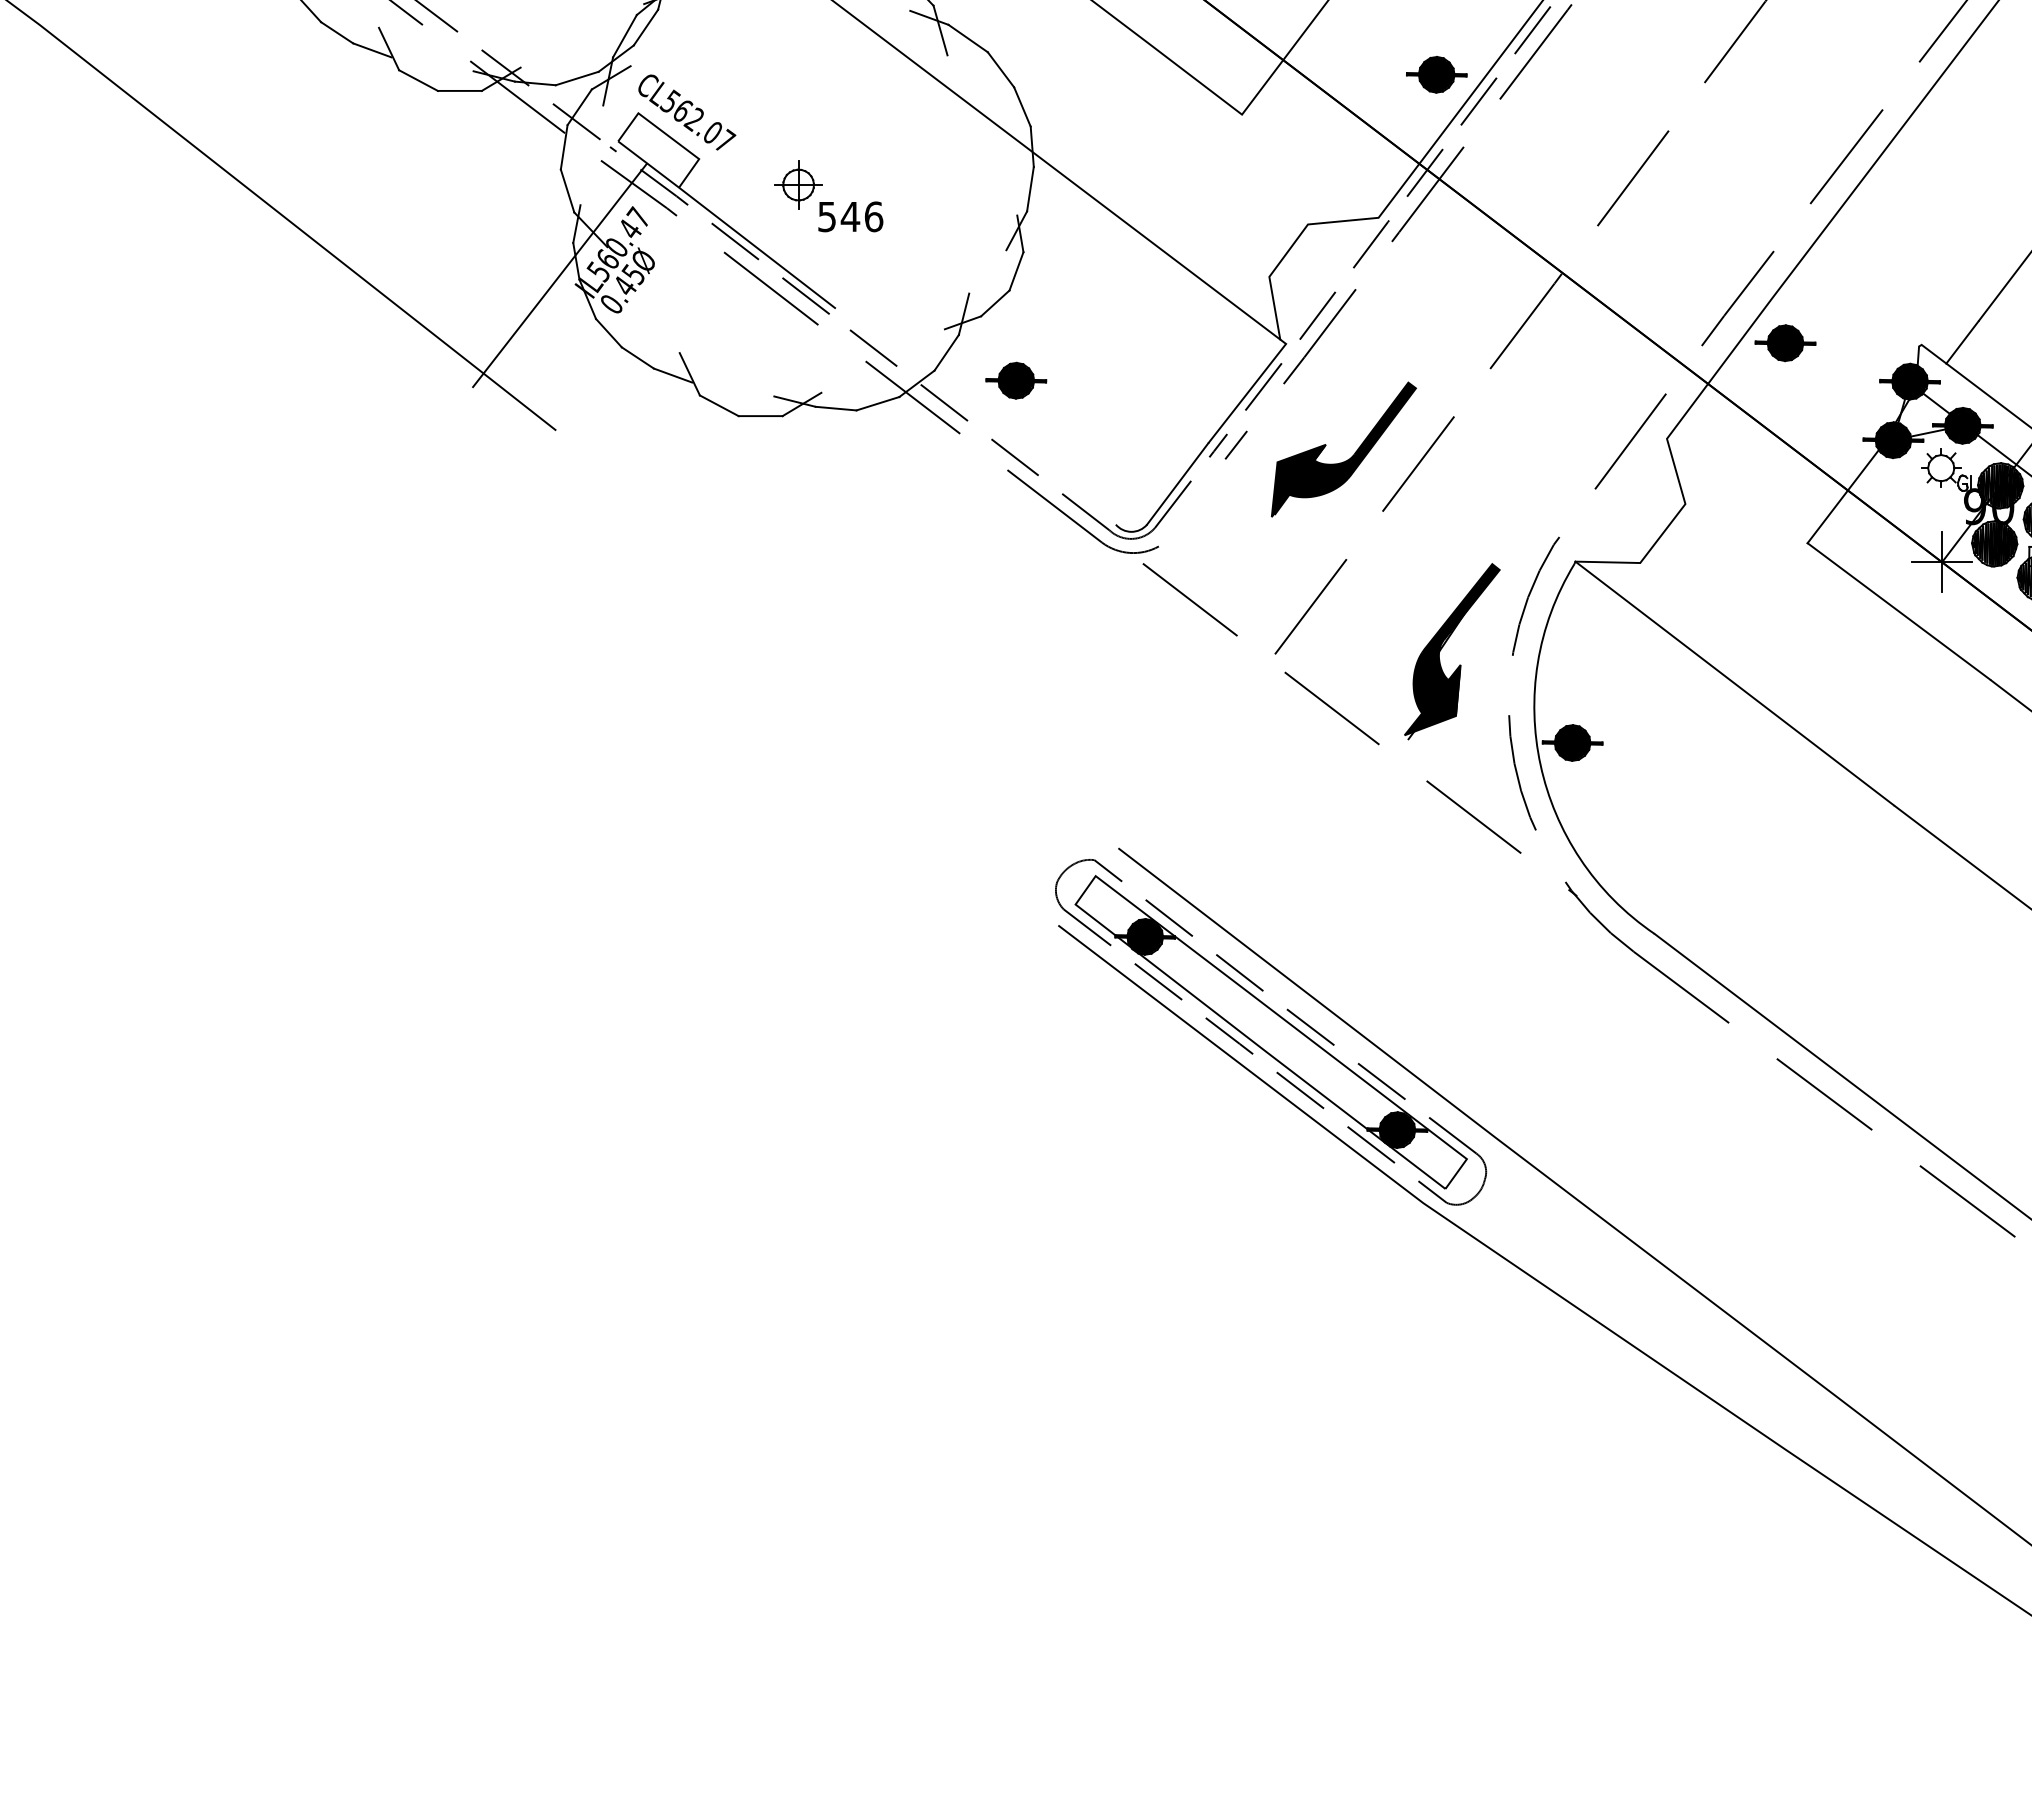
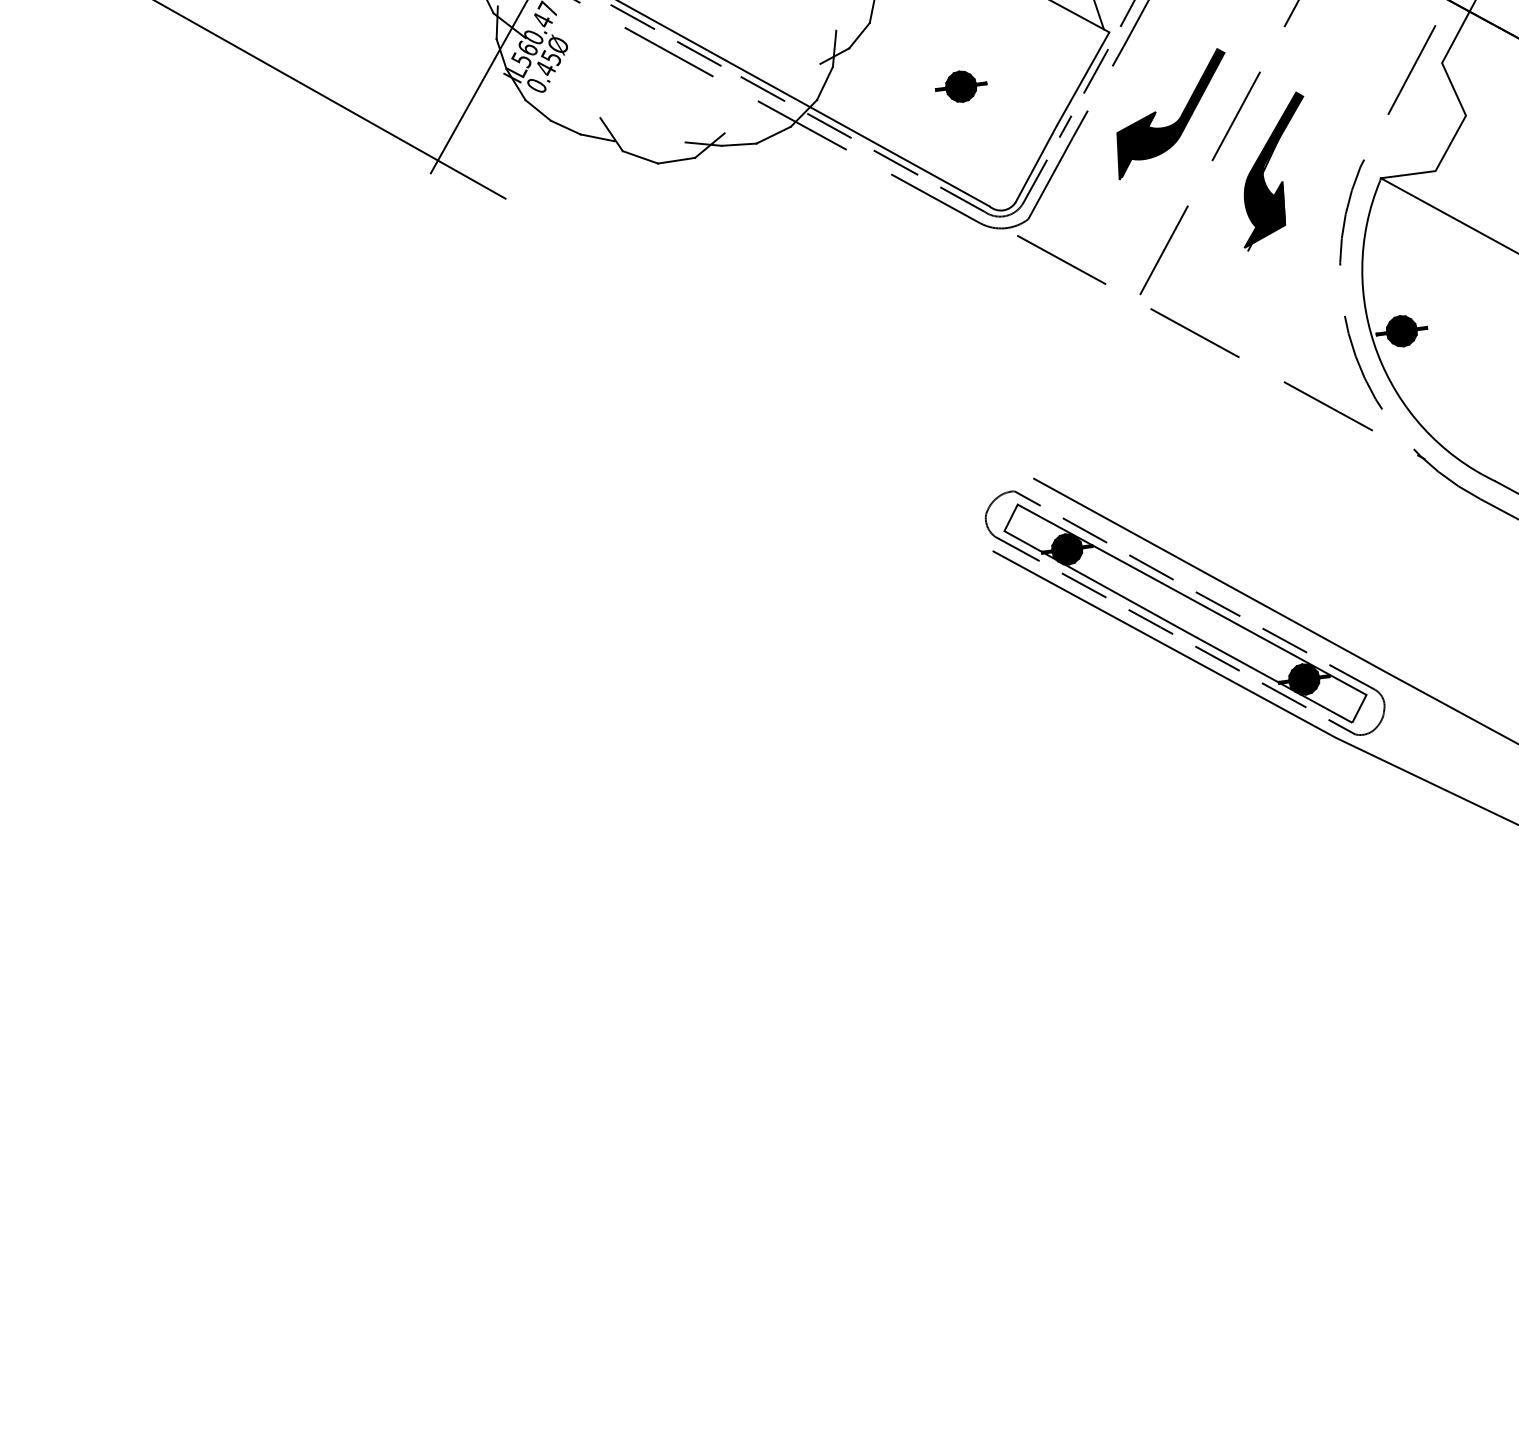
part: (1016, 380) -> (961, 86), moved
line: (975, 416) -> (857, 133), added
line: (1191, 502) -> (1050, 177), added
part: (1443, 647) -> (1265, 169), moved

